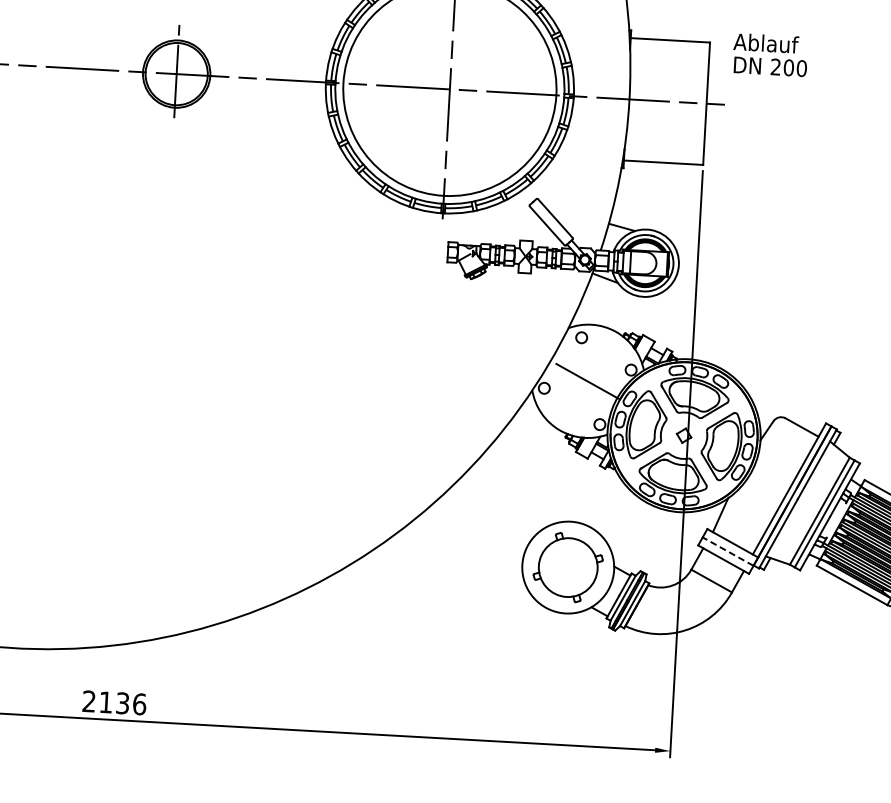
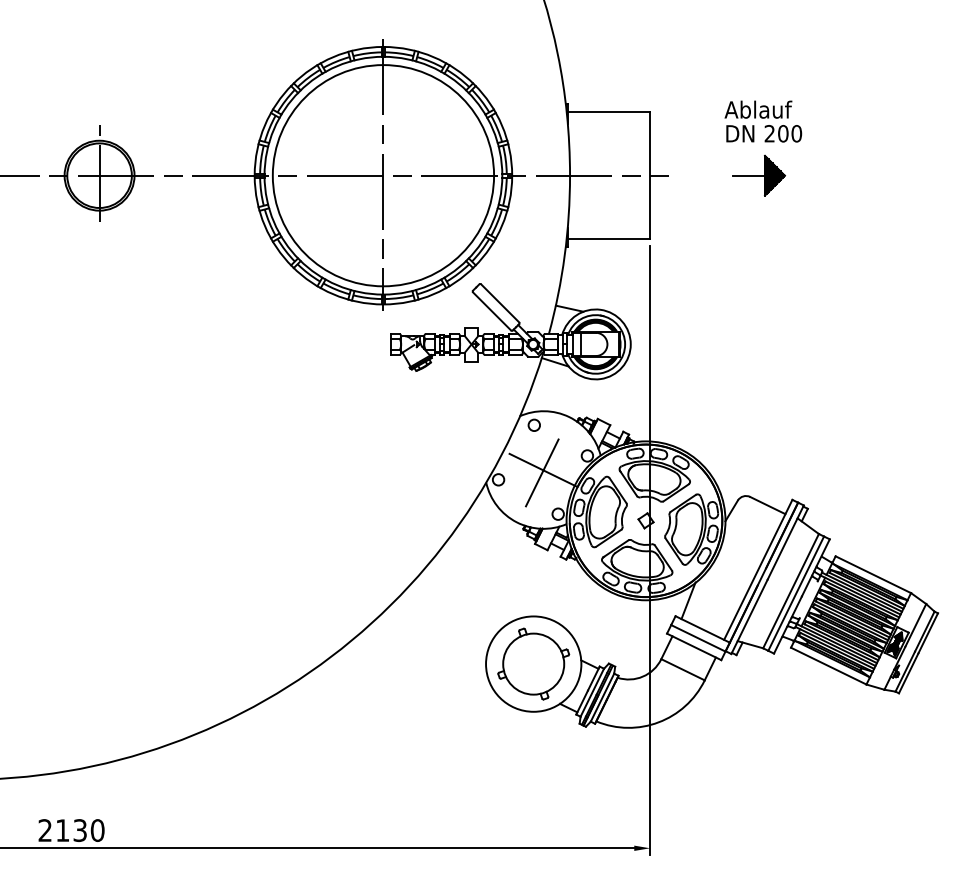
text: (770, 54) -> (763, 121), moved
part: (810, 109) -> (758, 175), added
line: (588, 380) -> (543, 469), added
line: (727, 551) -> (697, 638), dashed -> solid
text: (139, 704) -> (97, 830), 2136 -> 2130

